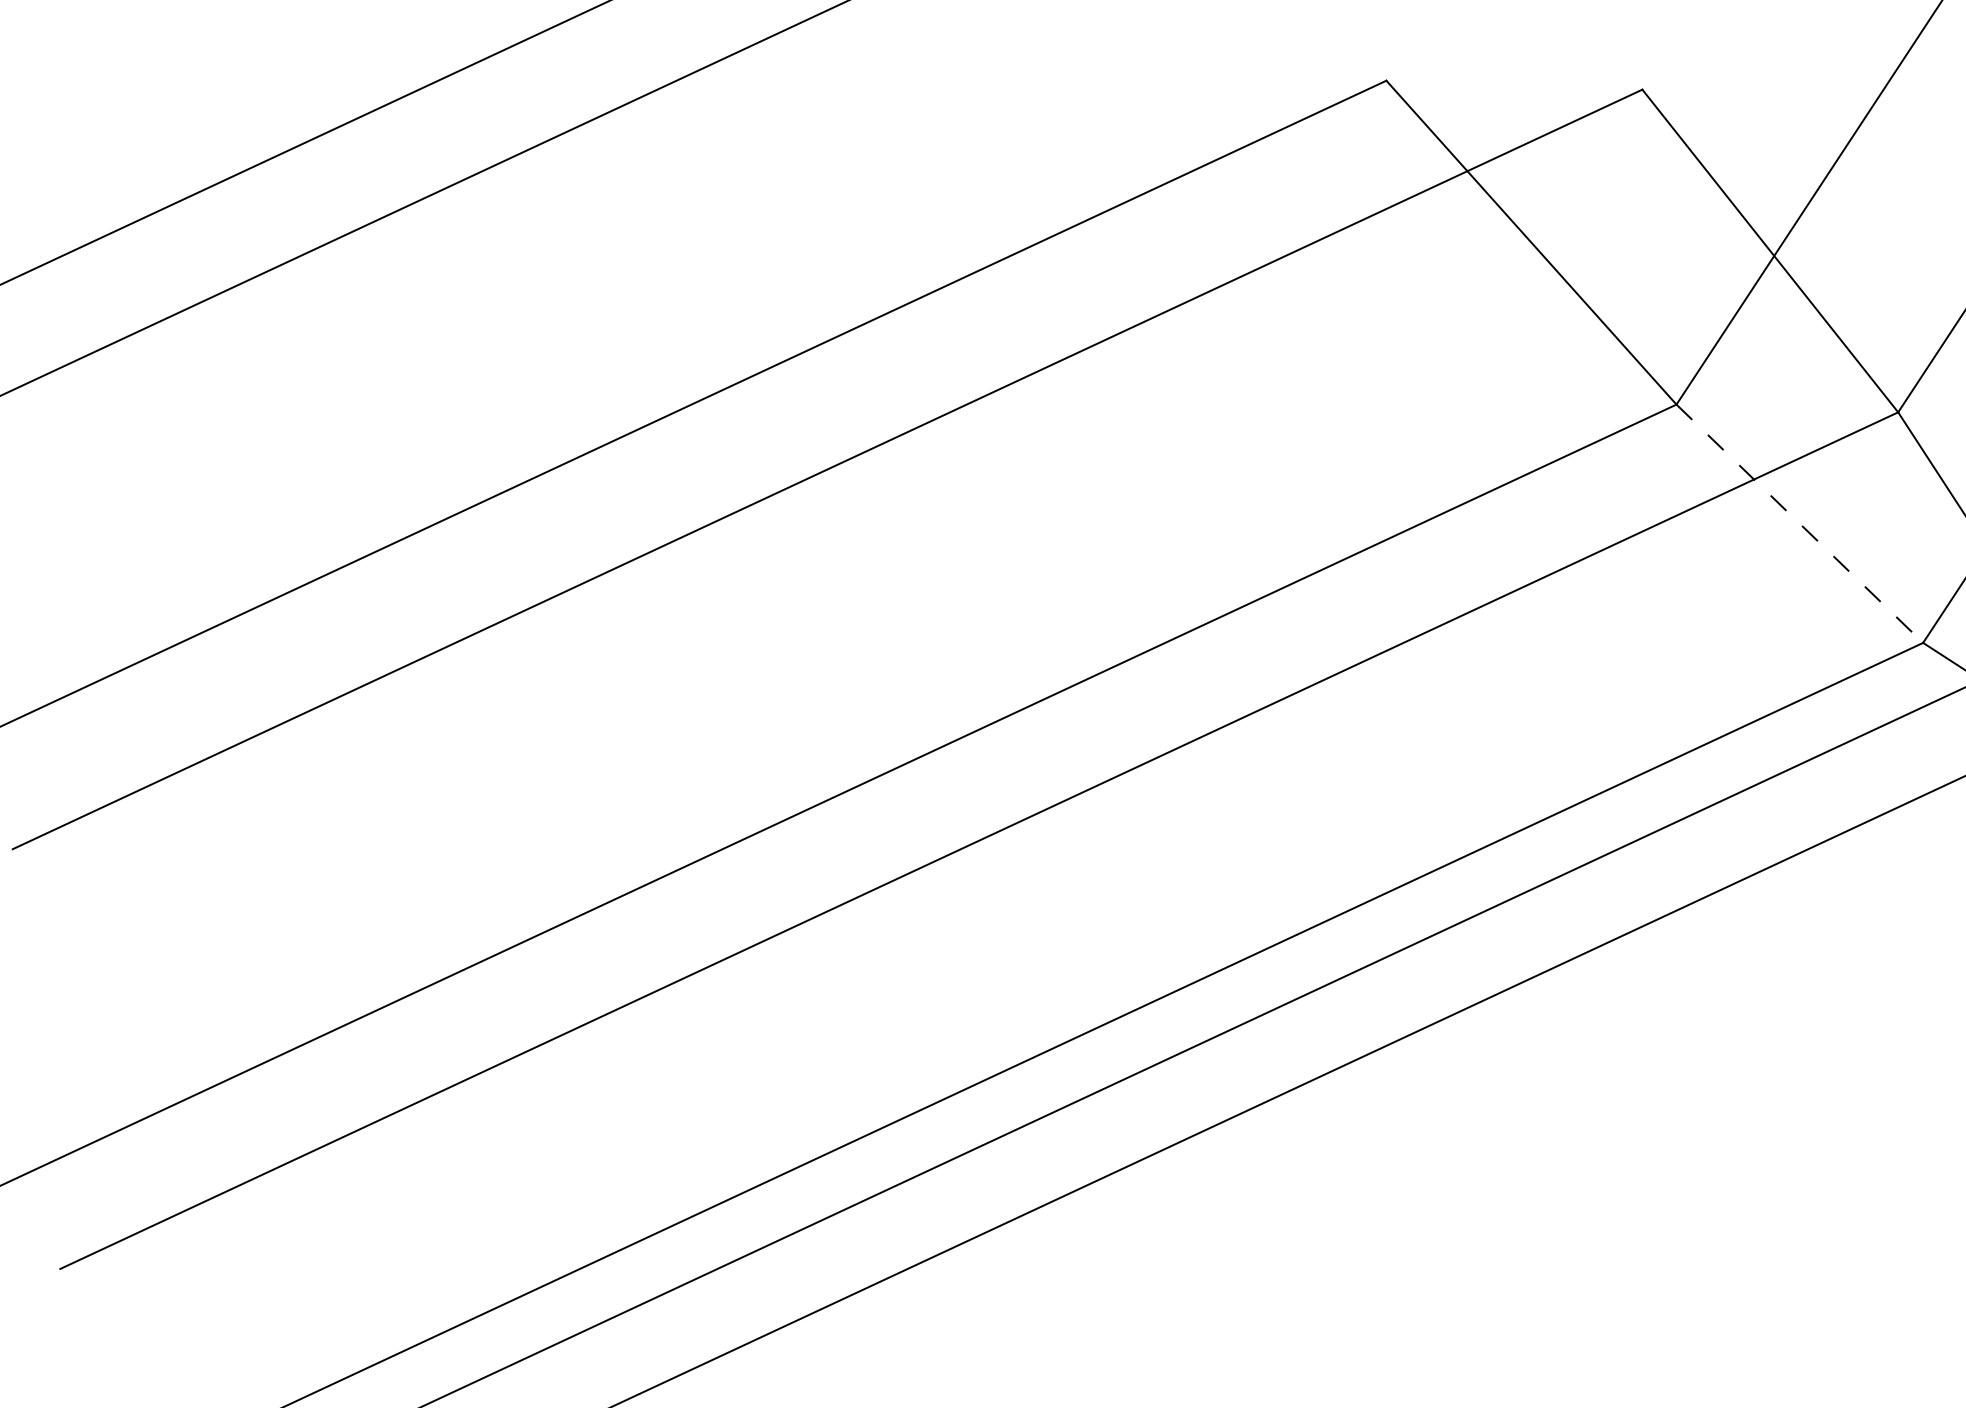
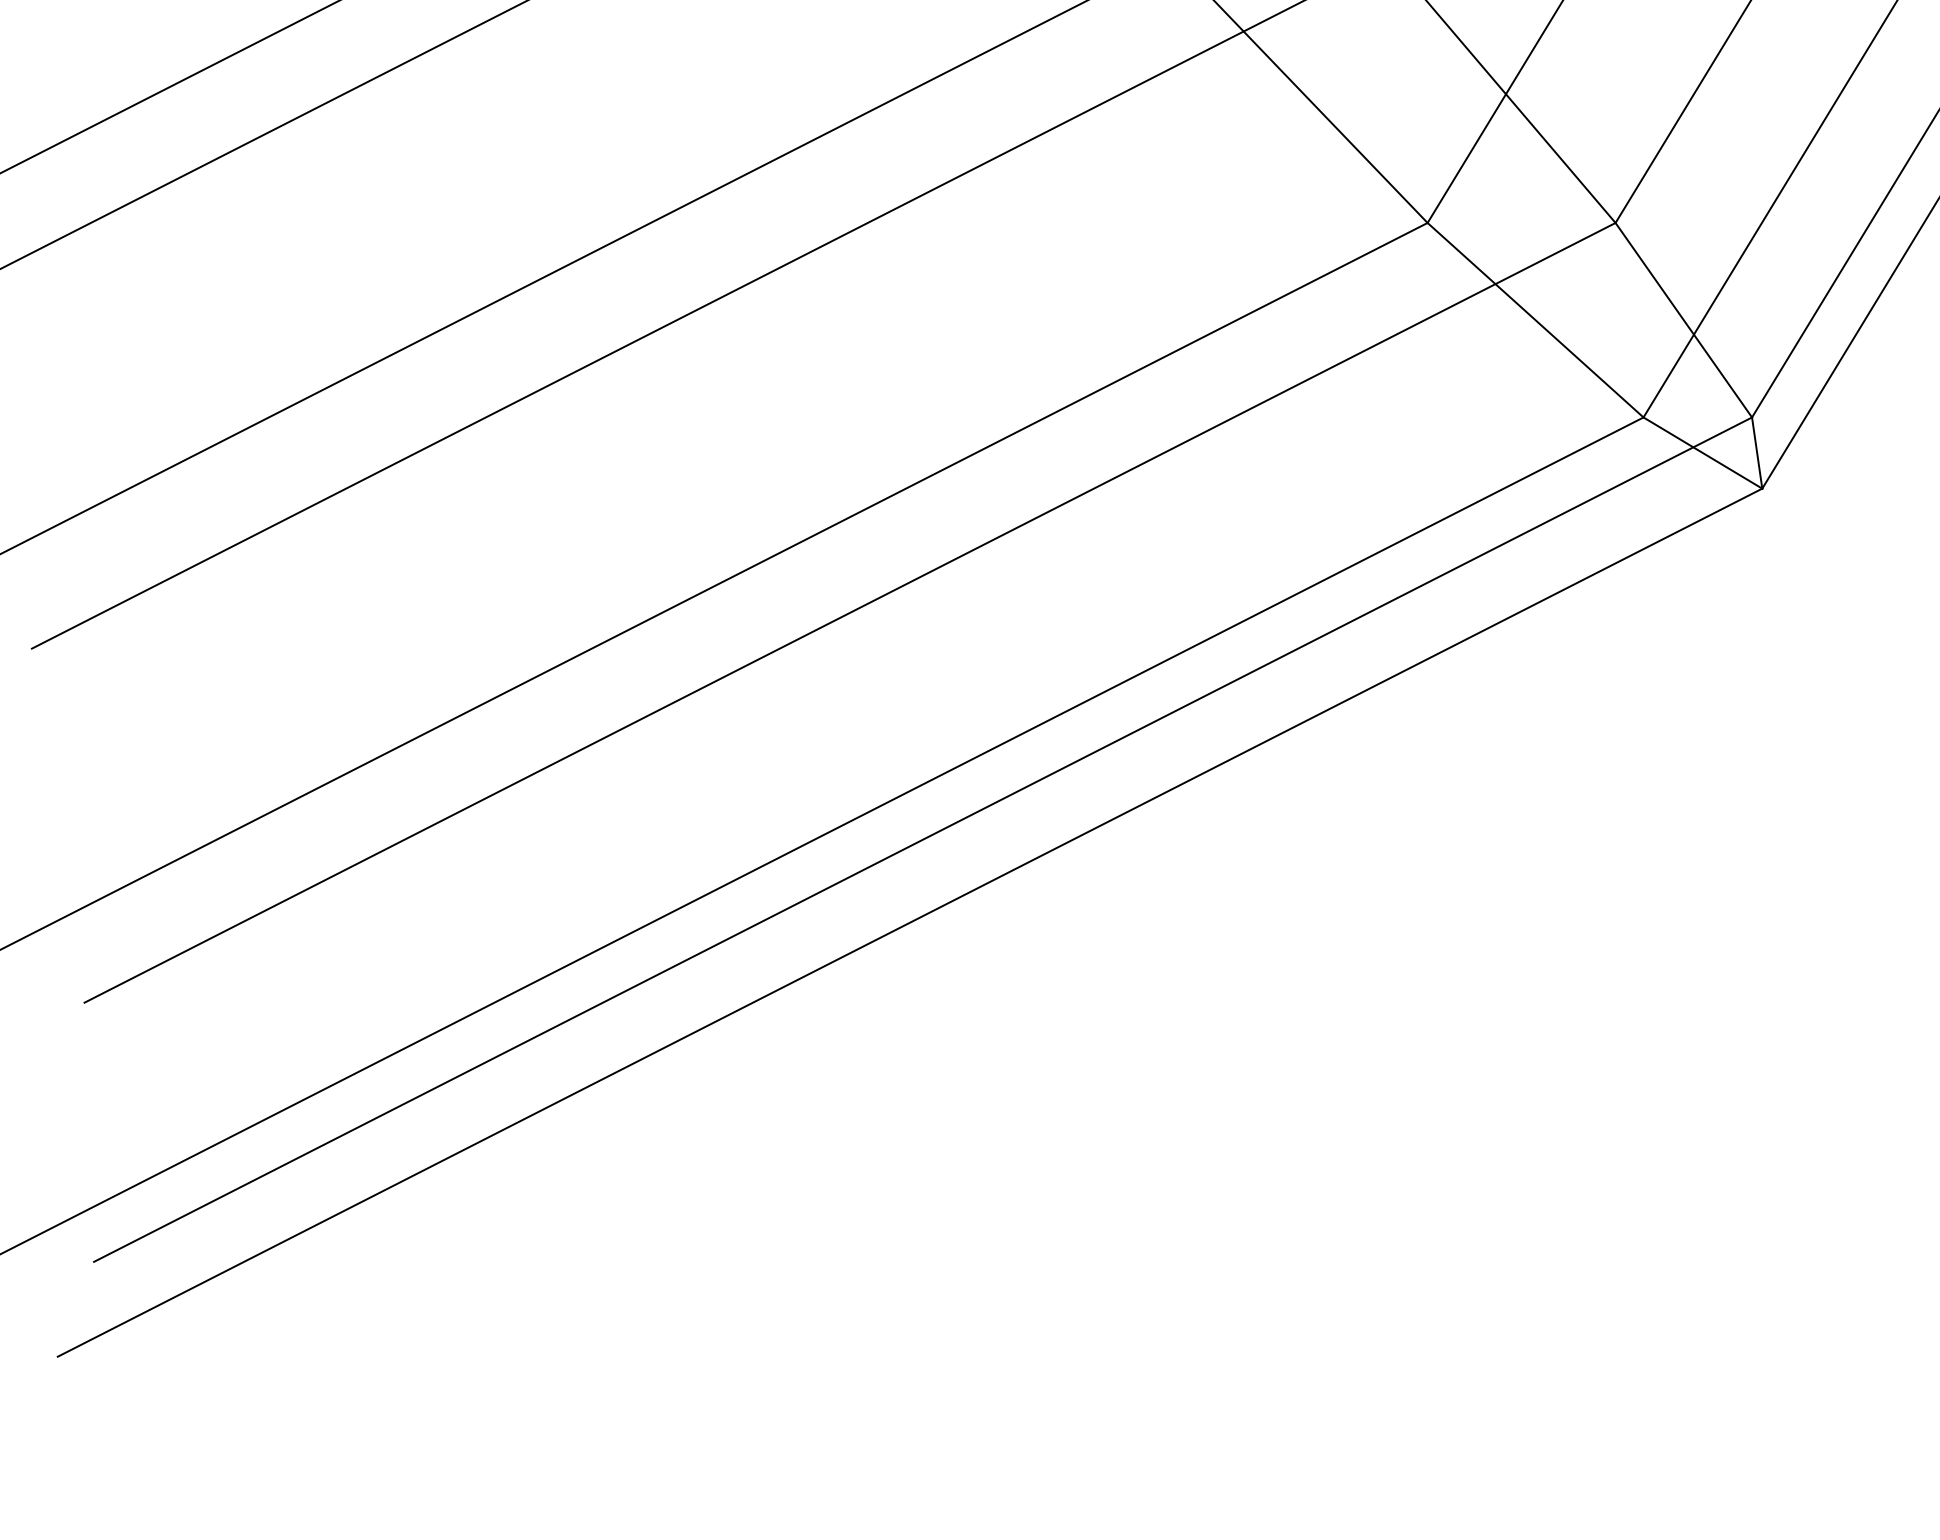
line: (1799, 524) -> (1535, 320), dashed -> solid

